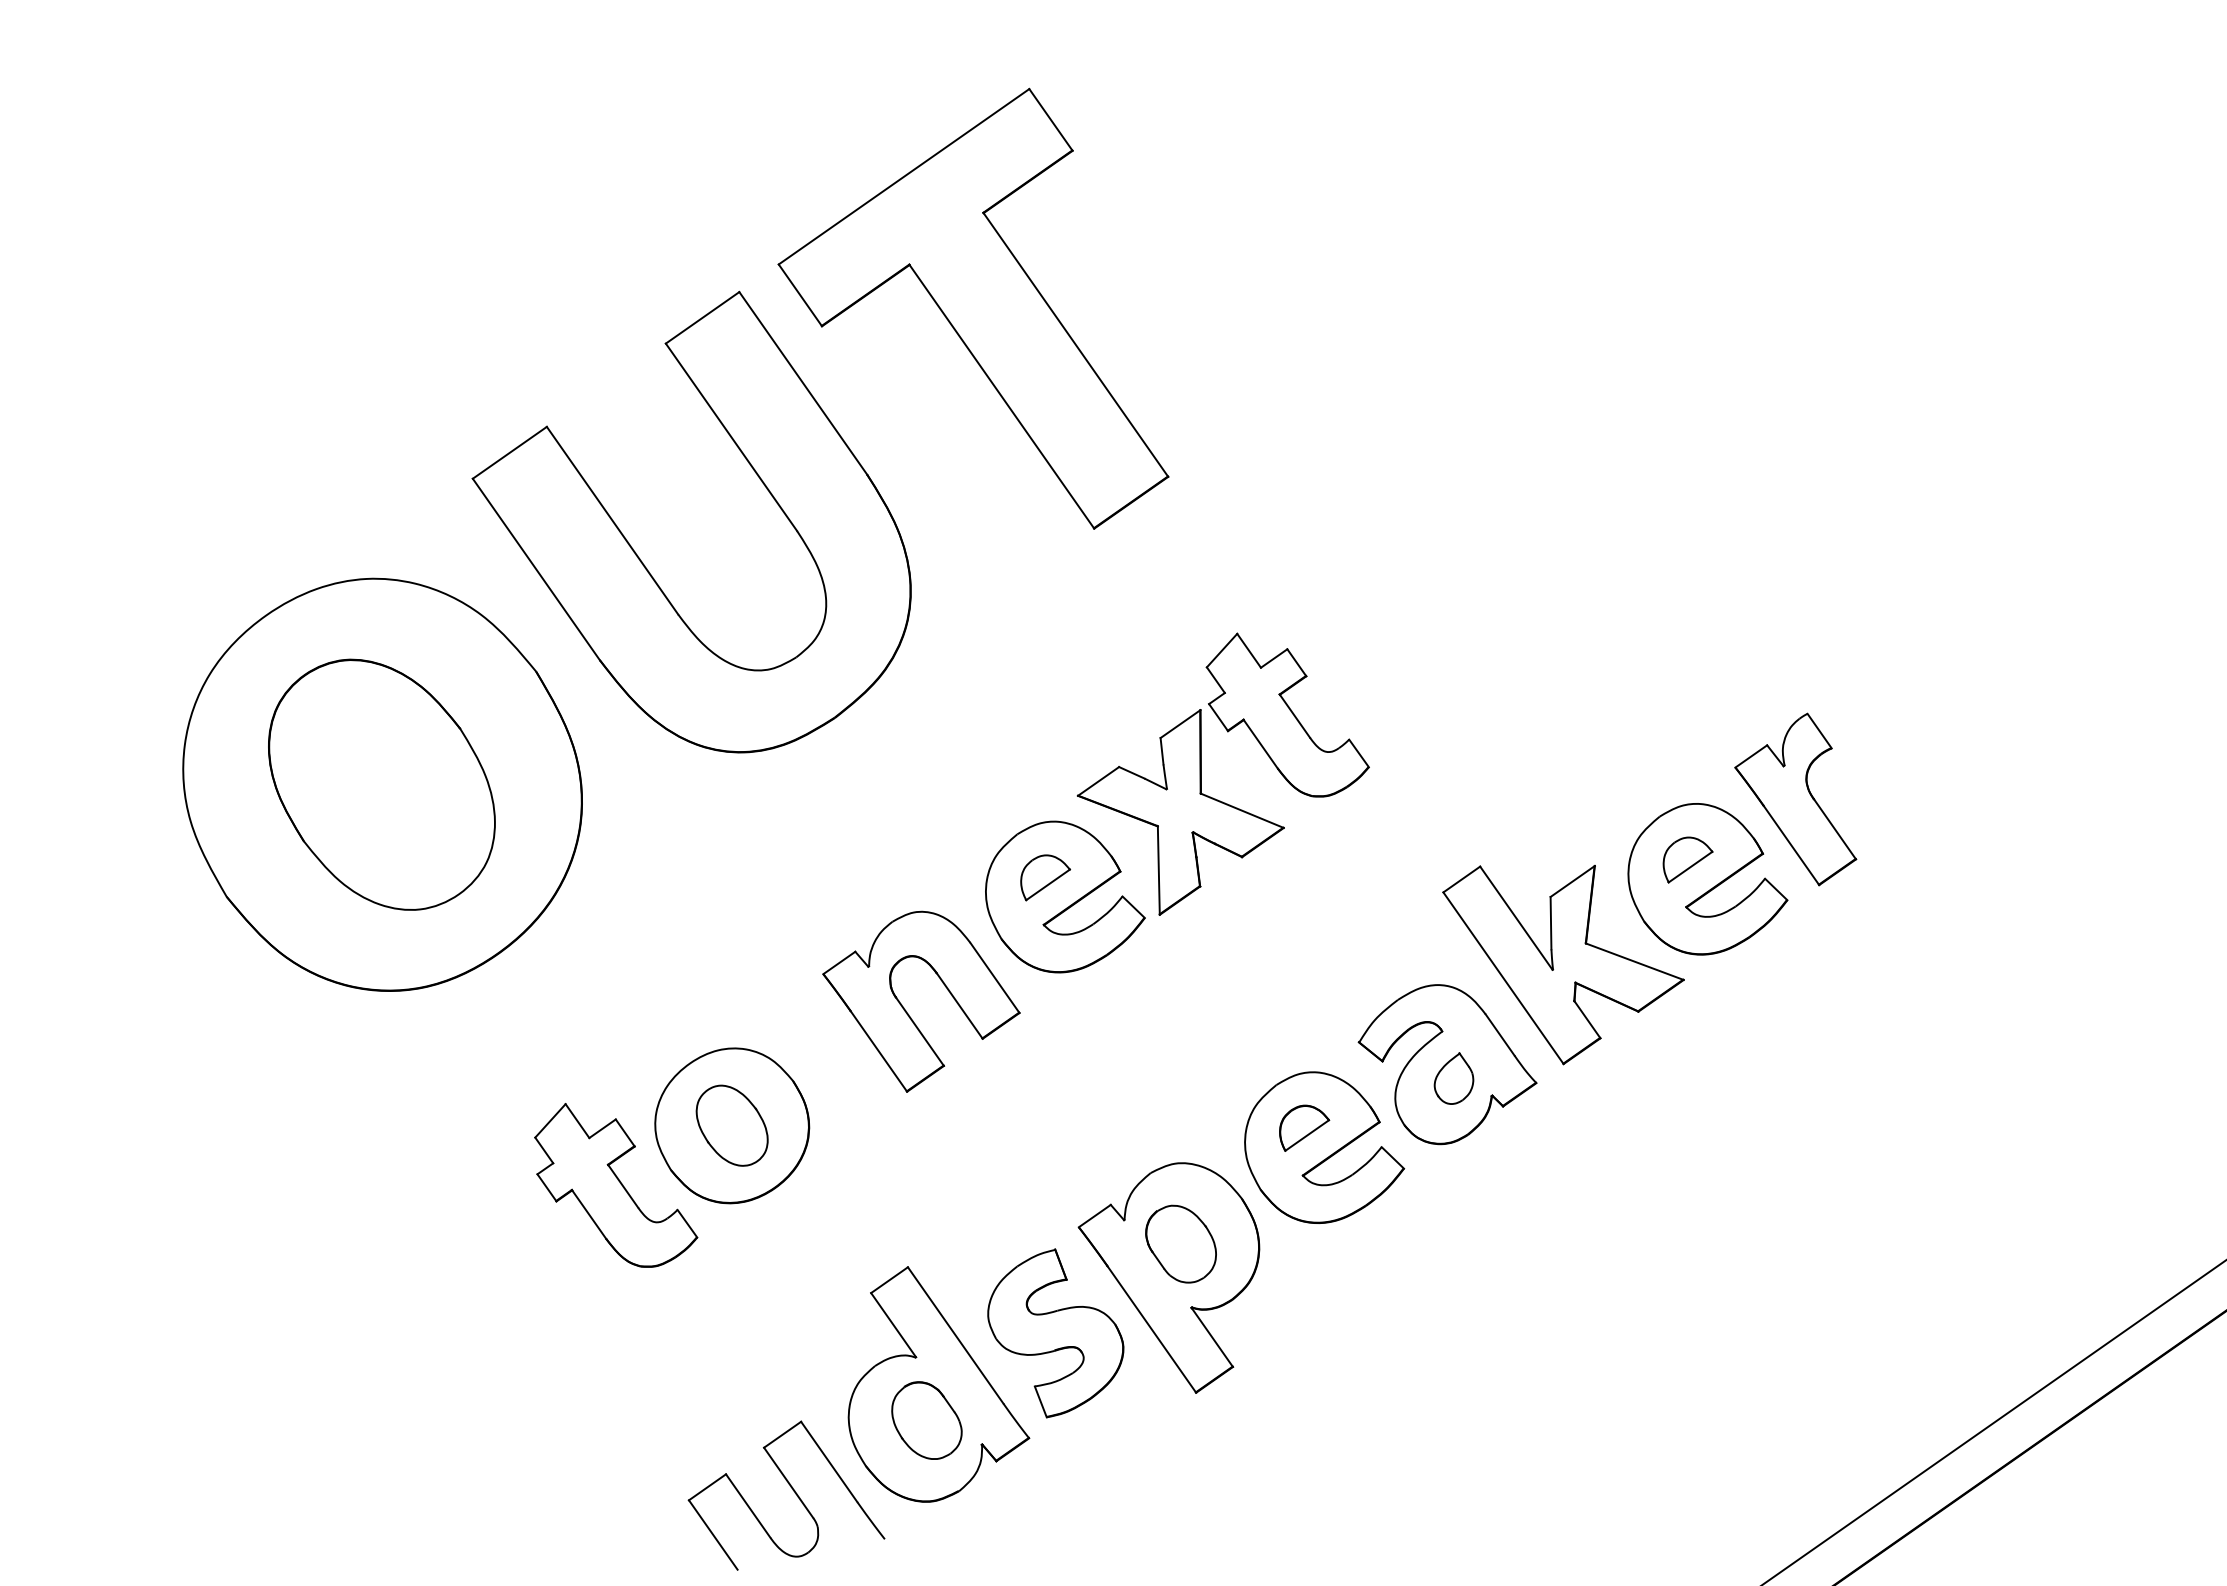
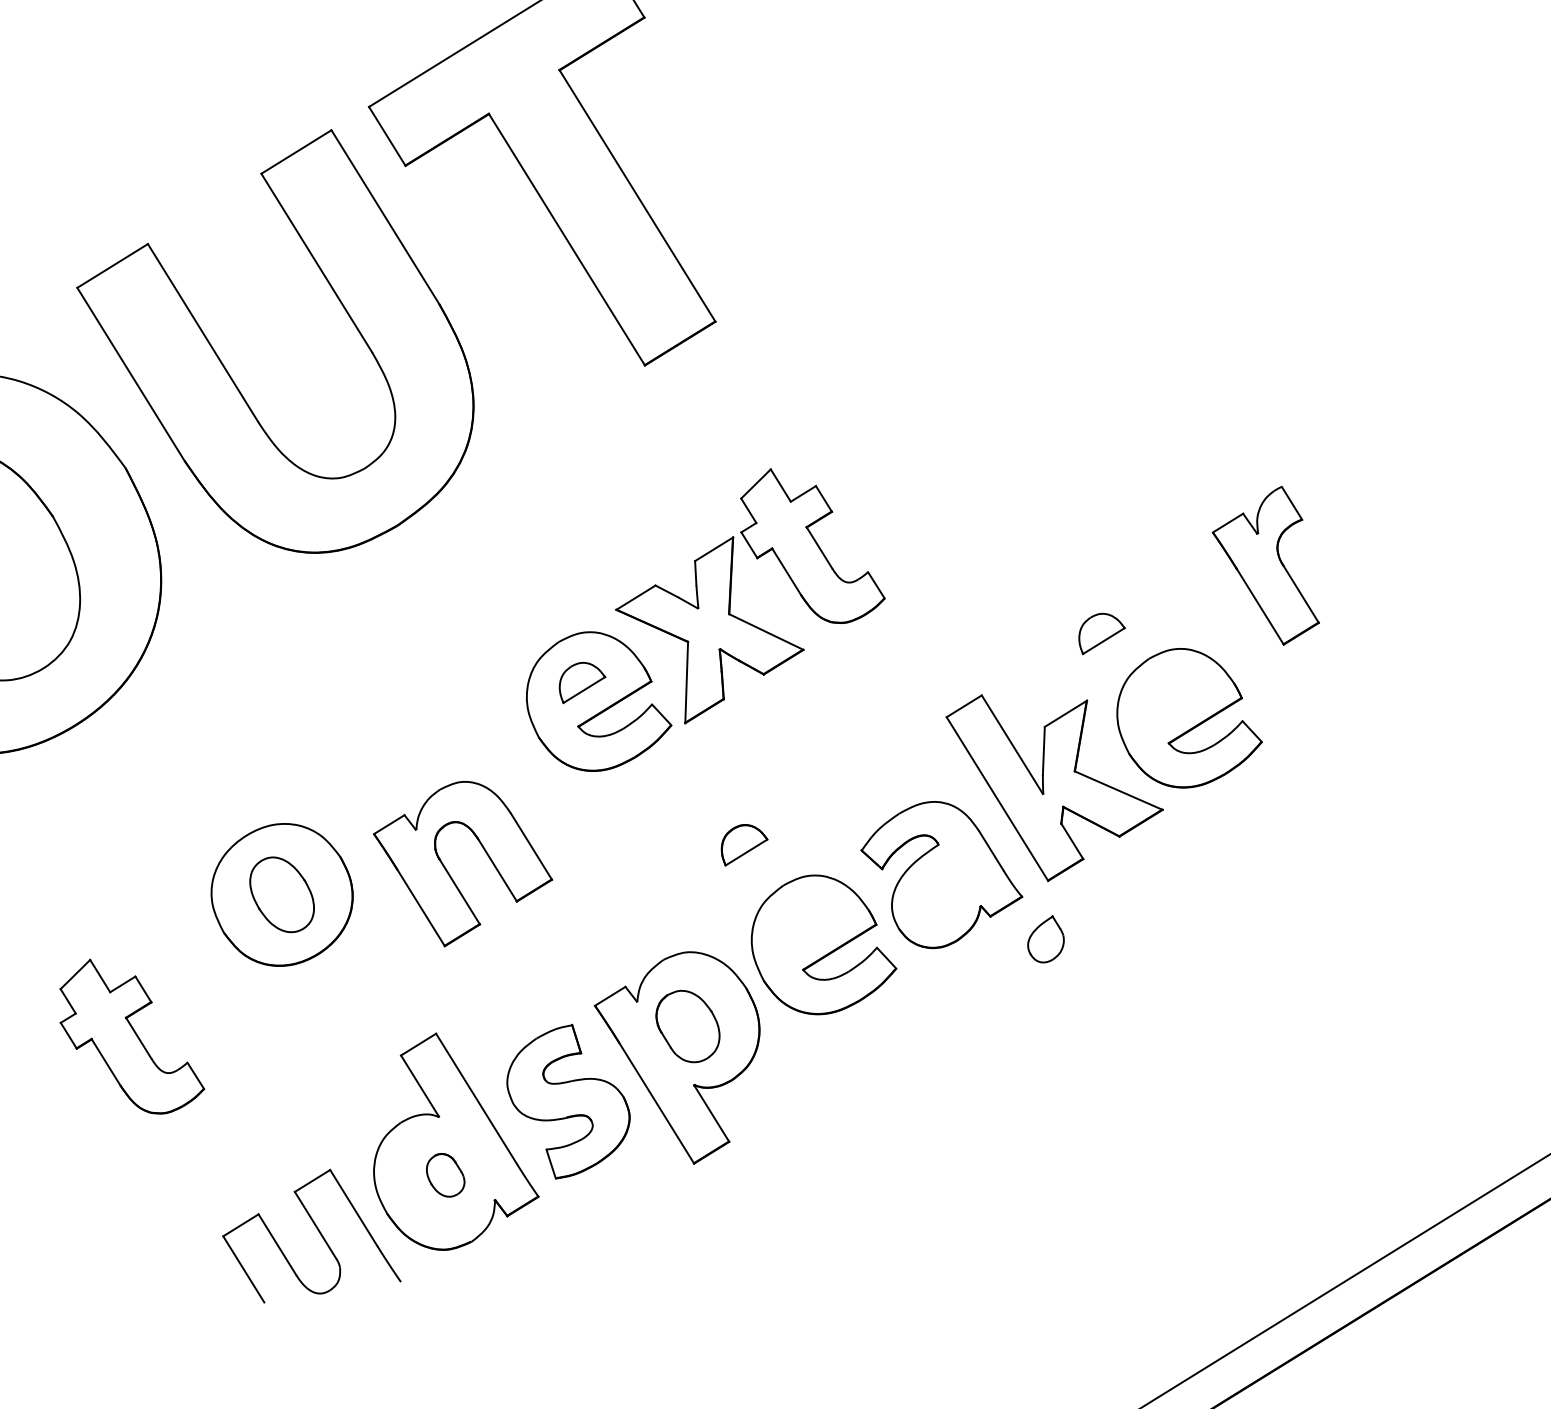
part: (1795, 799) -> (1266, 564), moved
part: (1687, 859) -> (1101, 633), moved
part: (906, 1010) -> (448, 871), moved
part: (1453, 1078) -> (1045, 939), moved
part: (1304, 1127) -> (744, 844), moved
part: (616, 1185) -> (132, 1037), moved
part: (926, 1420) -> (445, 1175), size x0.6

